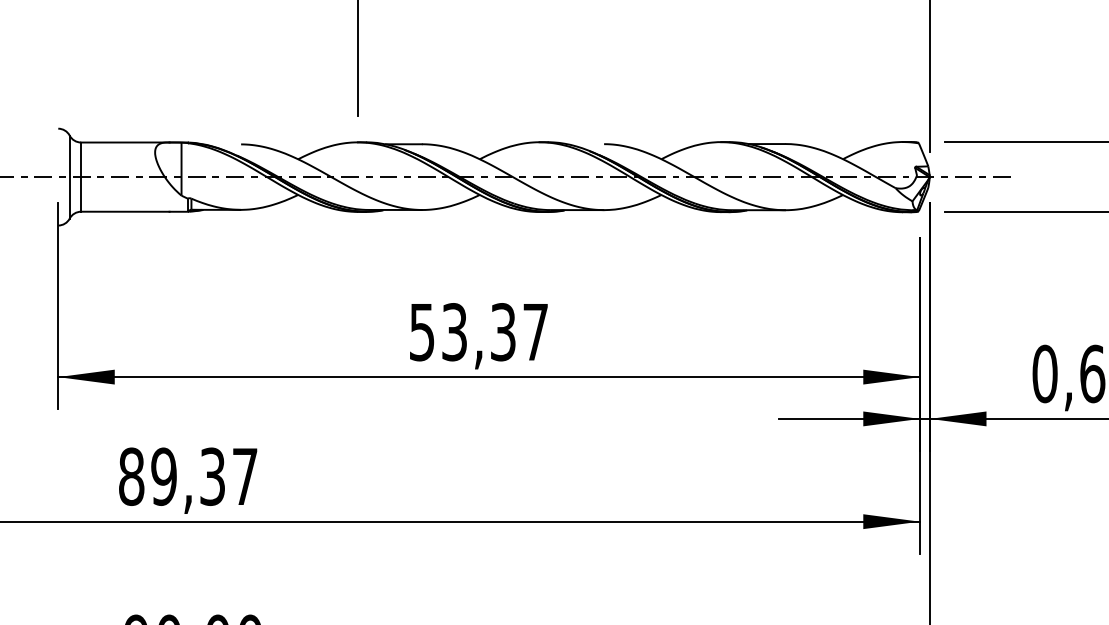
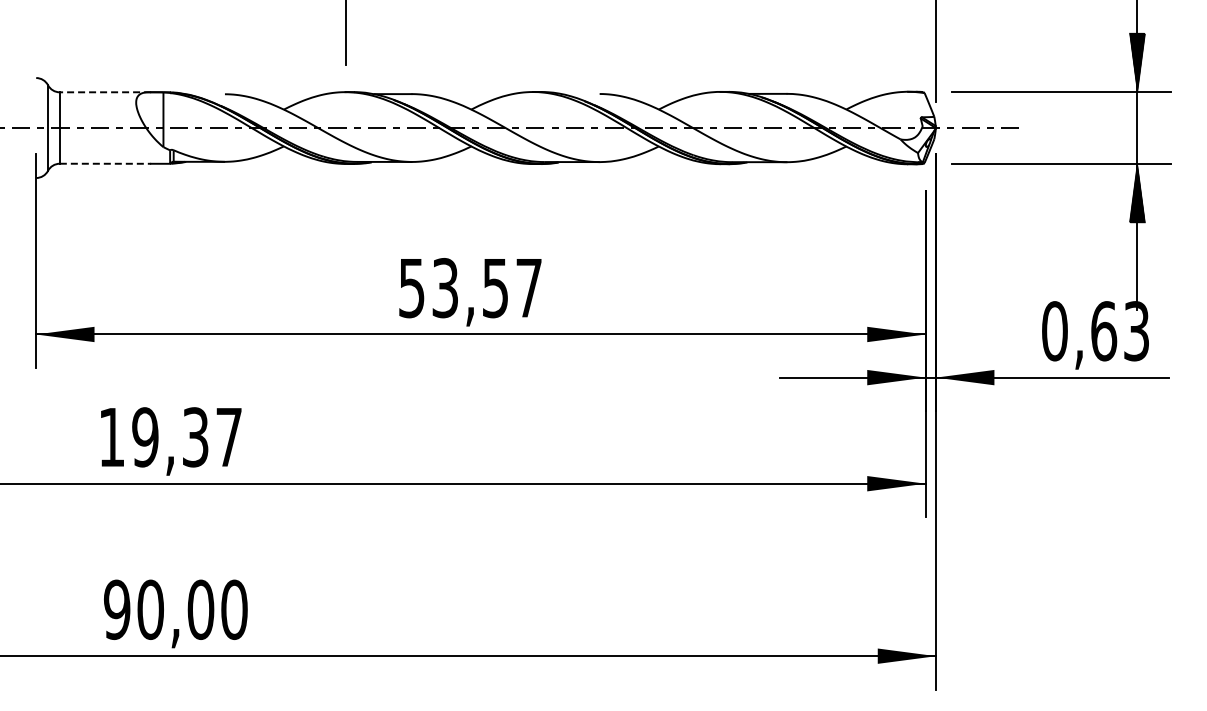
line: (125, 142) -> (105, 92), solid -> dashed
line: (125, 211) -> (105, 163), solid -> dashed
text: (503, 331) -> (495, 287), 53,37 -> 53,57
text: (132, 476) -> (112, 437), 89,37 -> 19,37

